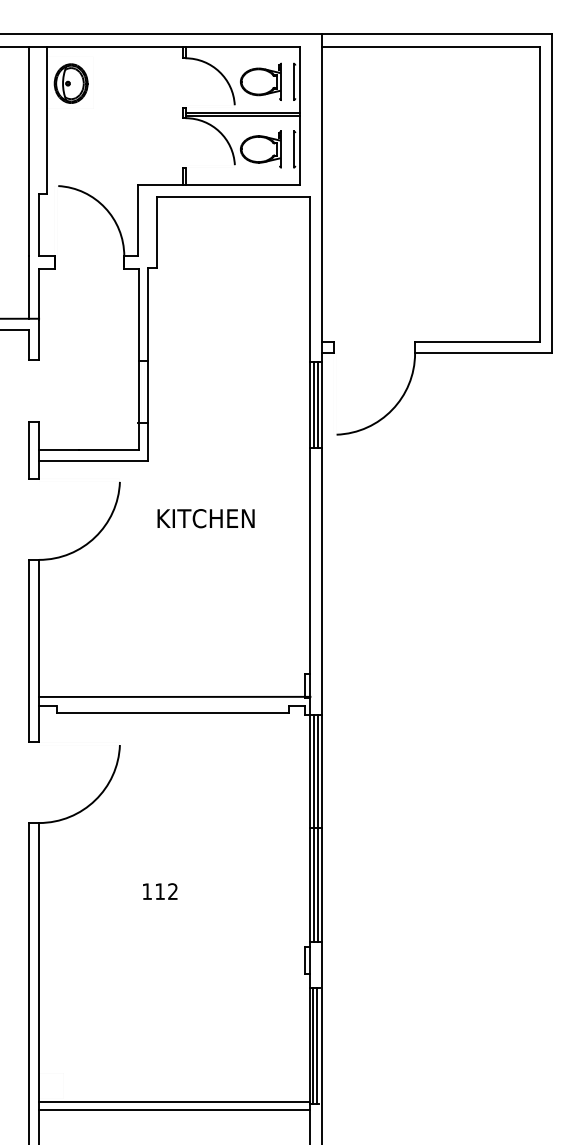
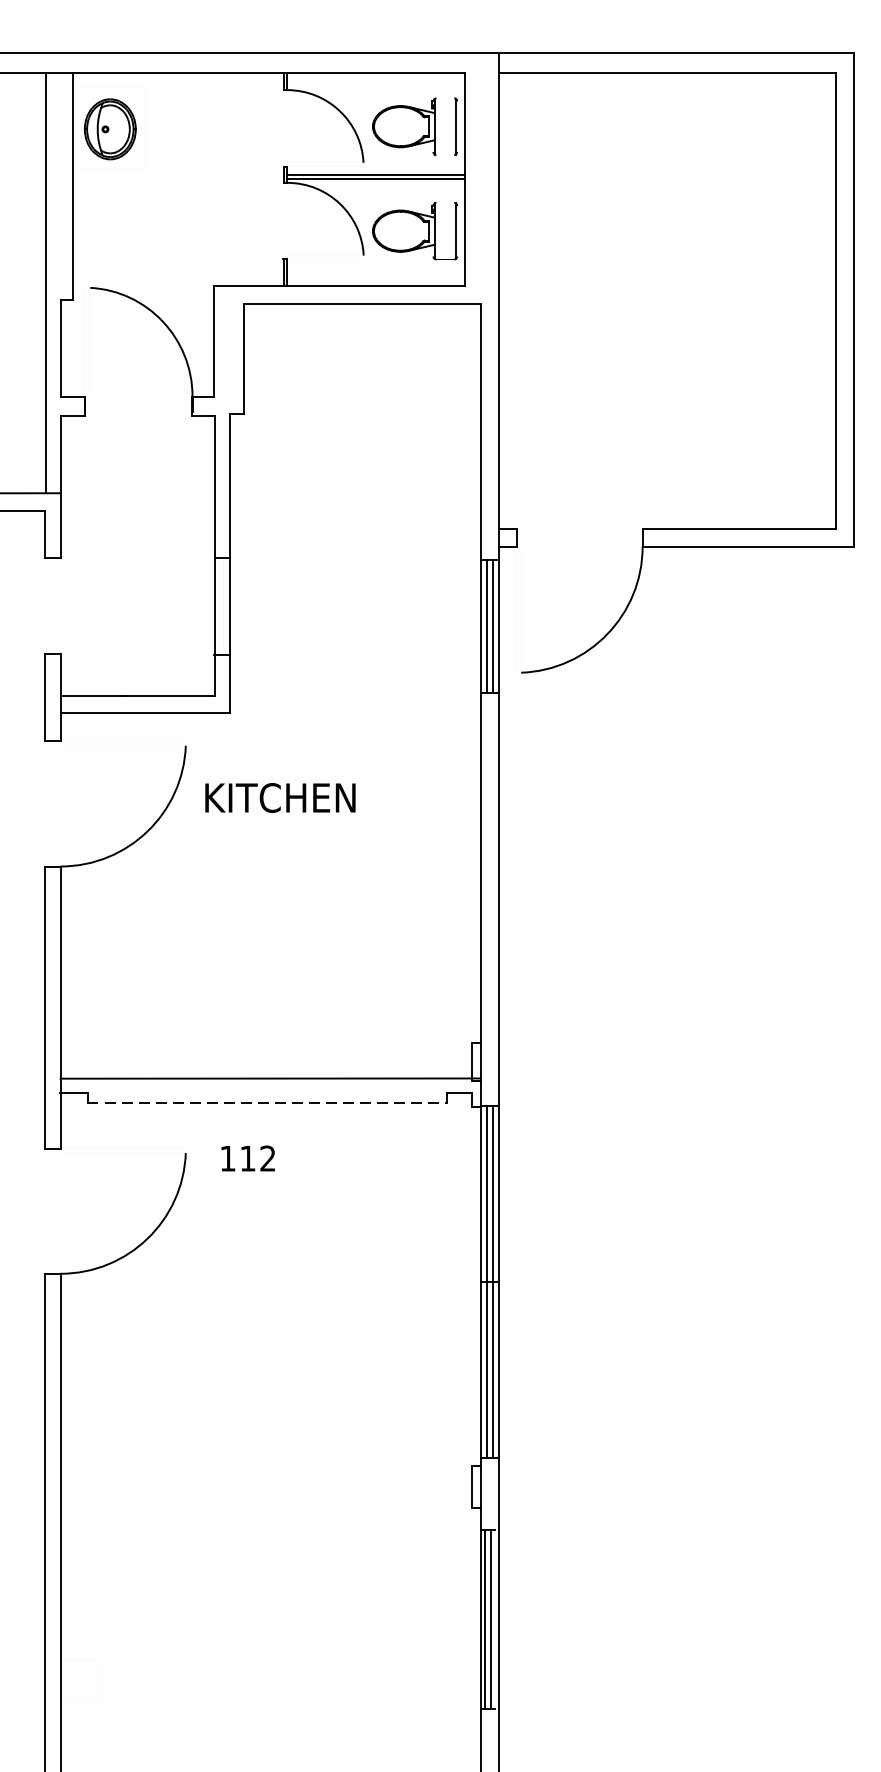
text: (205, 518) -> (279, 797), moved
line: (173, 712) -> (268, 1102), solid -> dashed
text: (160, 891) -> (248, 1158), moved
line: (174, 1101) -> (270, 1704), removed
line: (174, 1110) -> (270, 1718), removed

